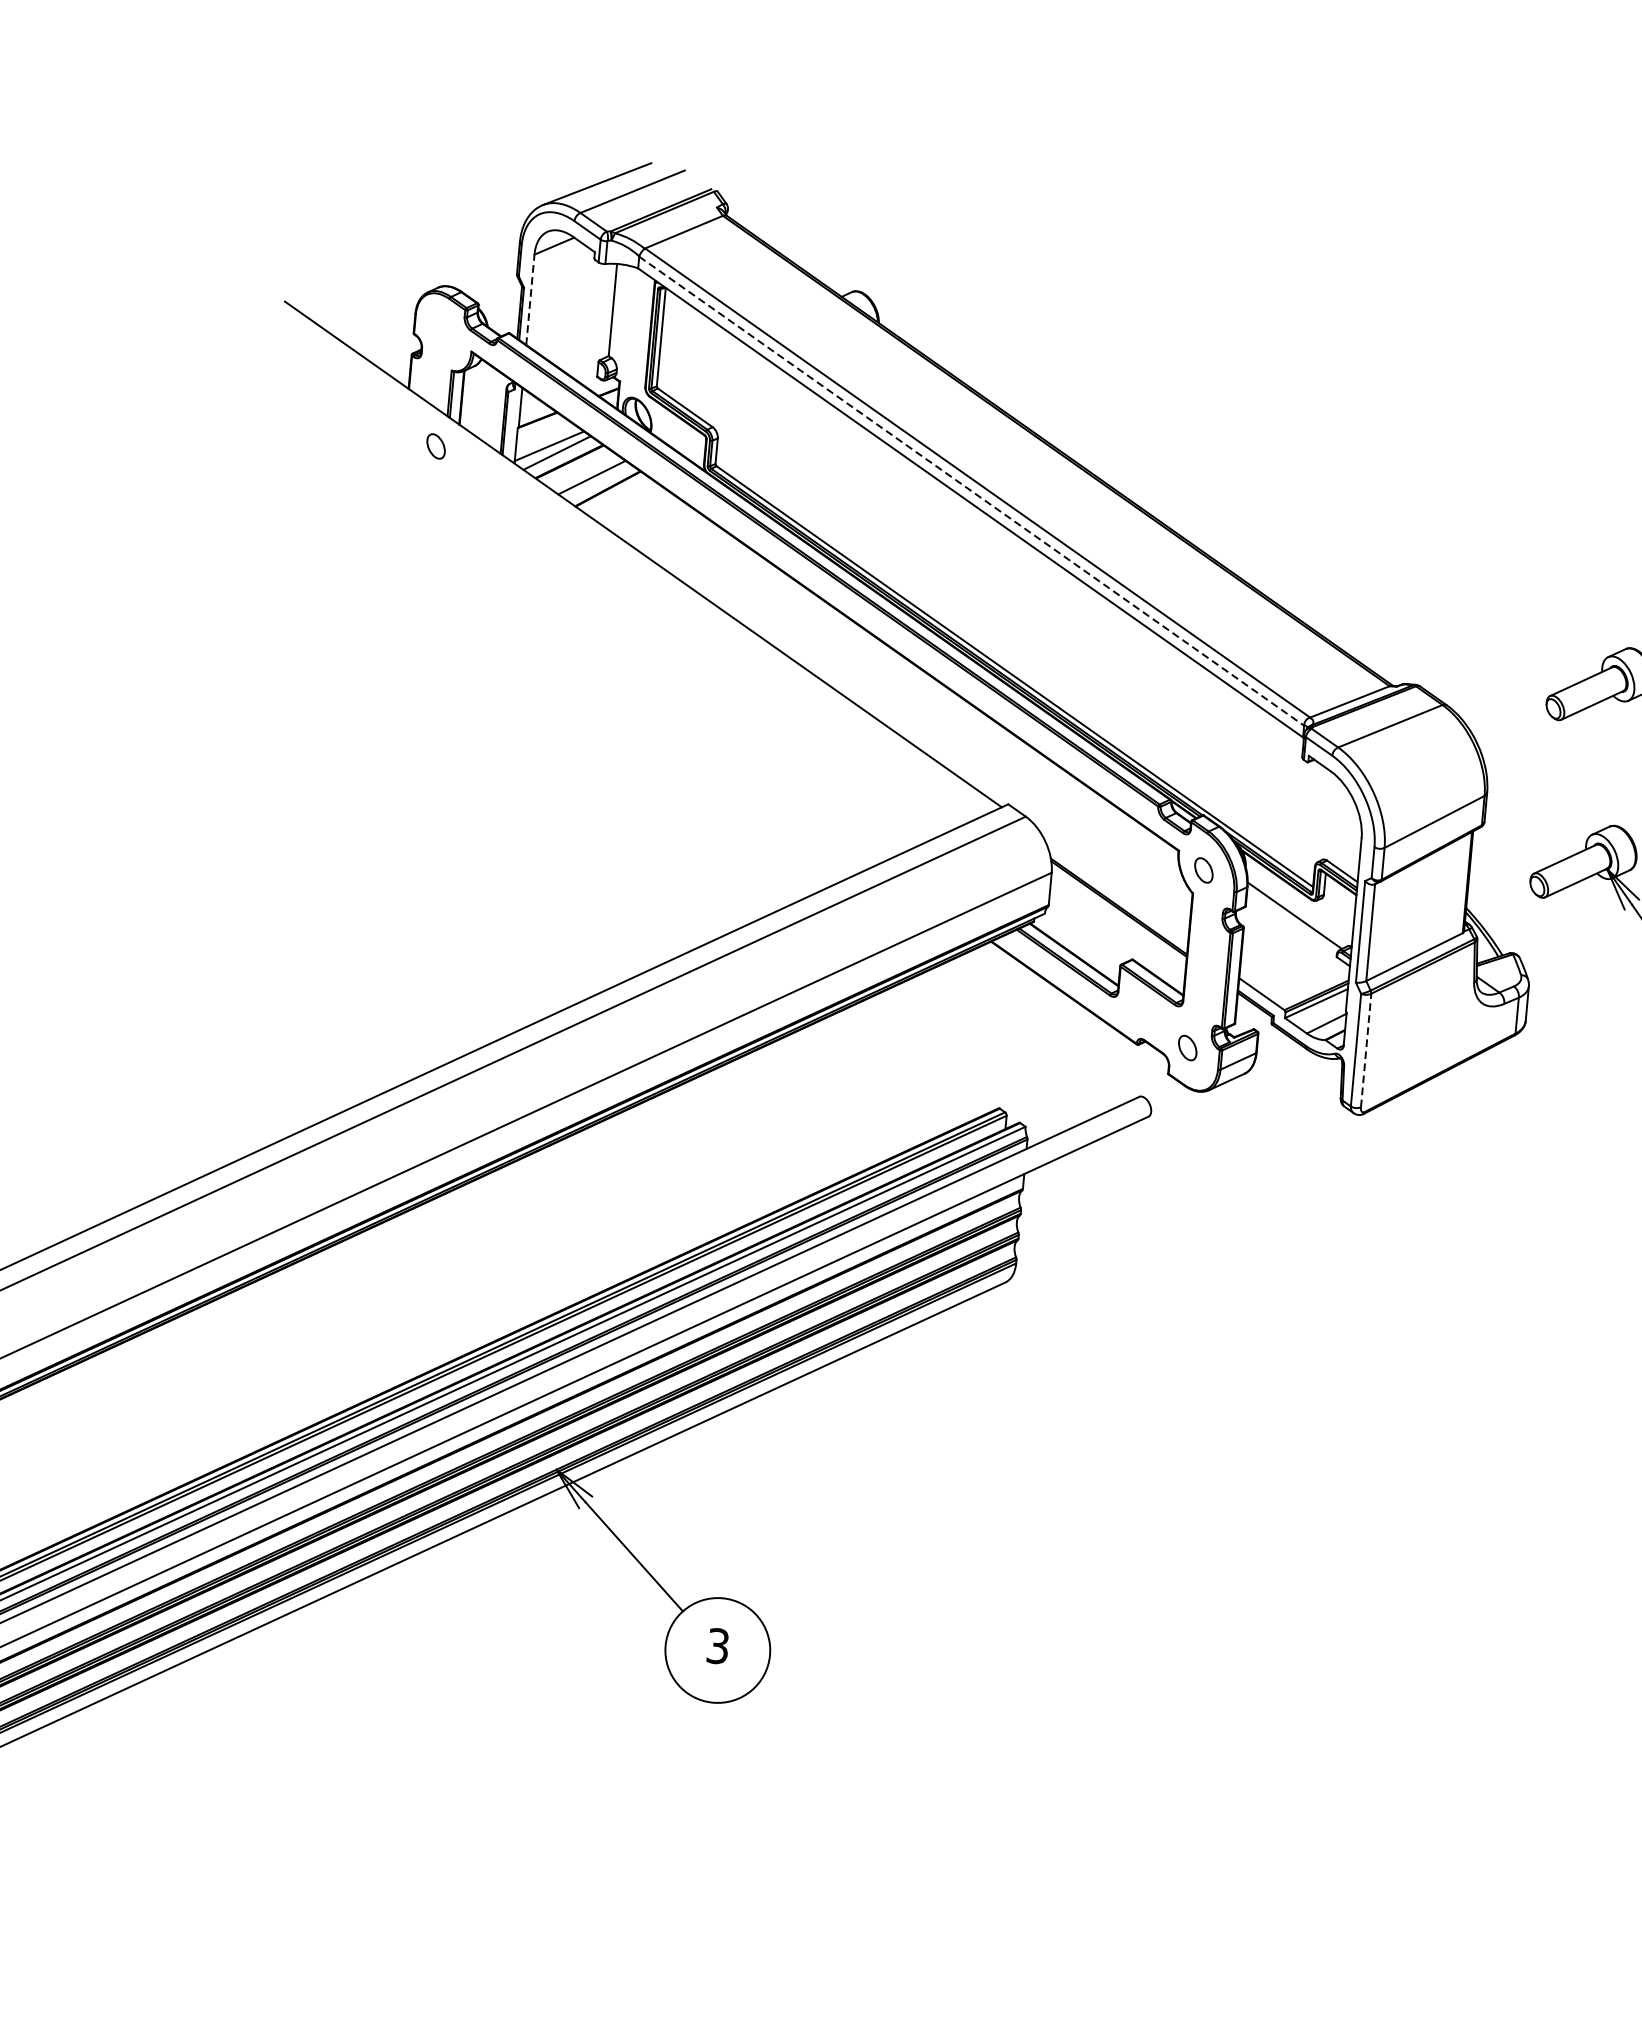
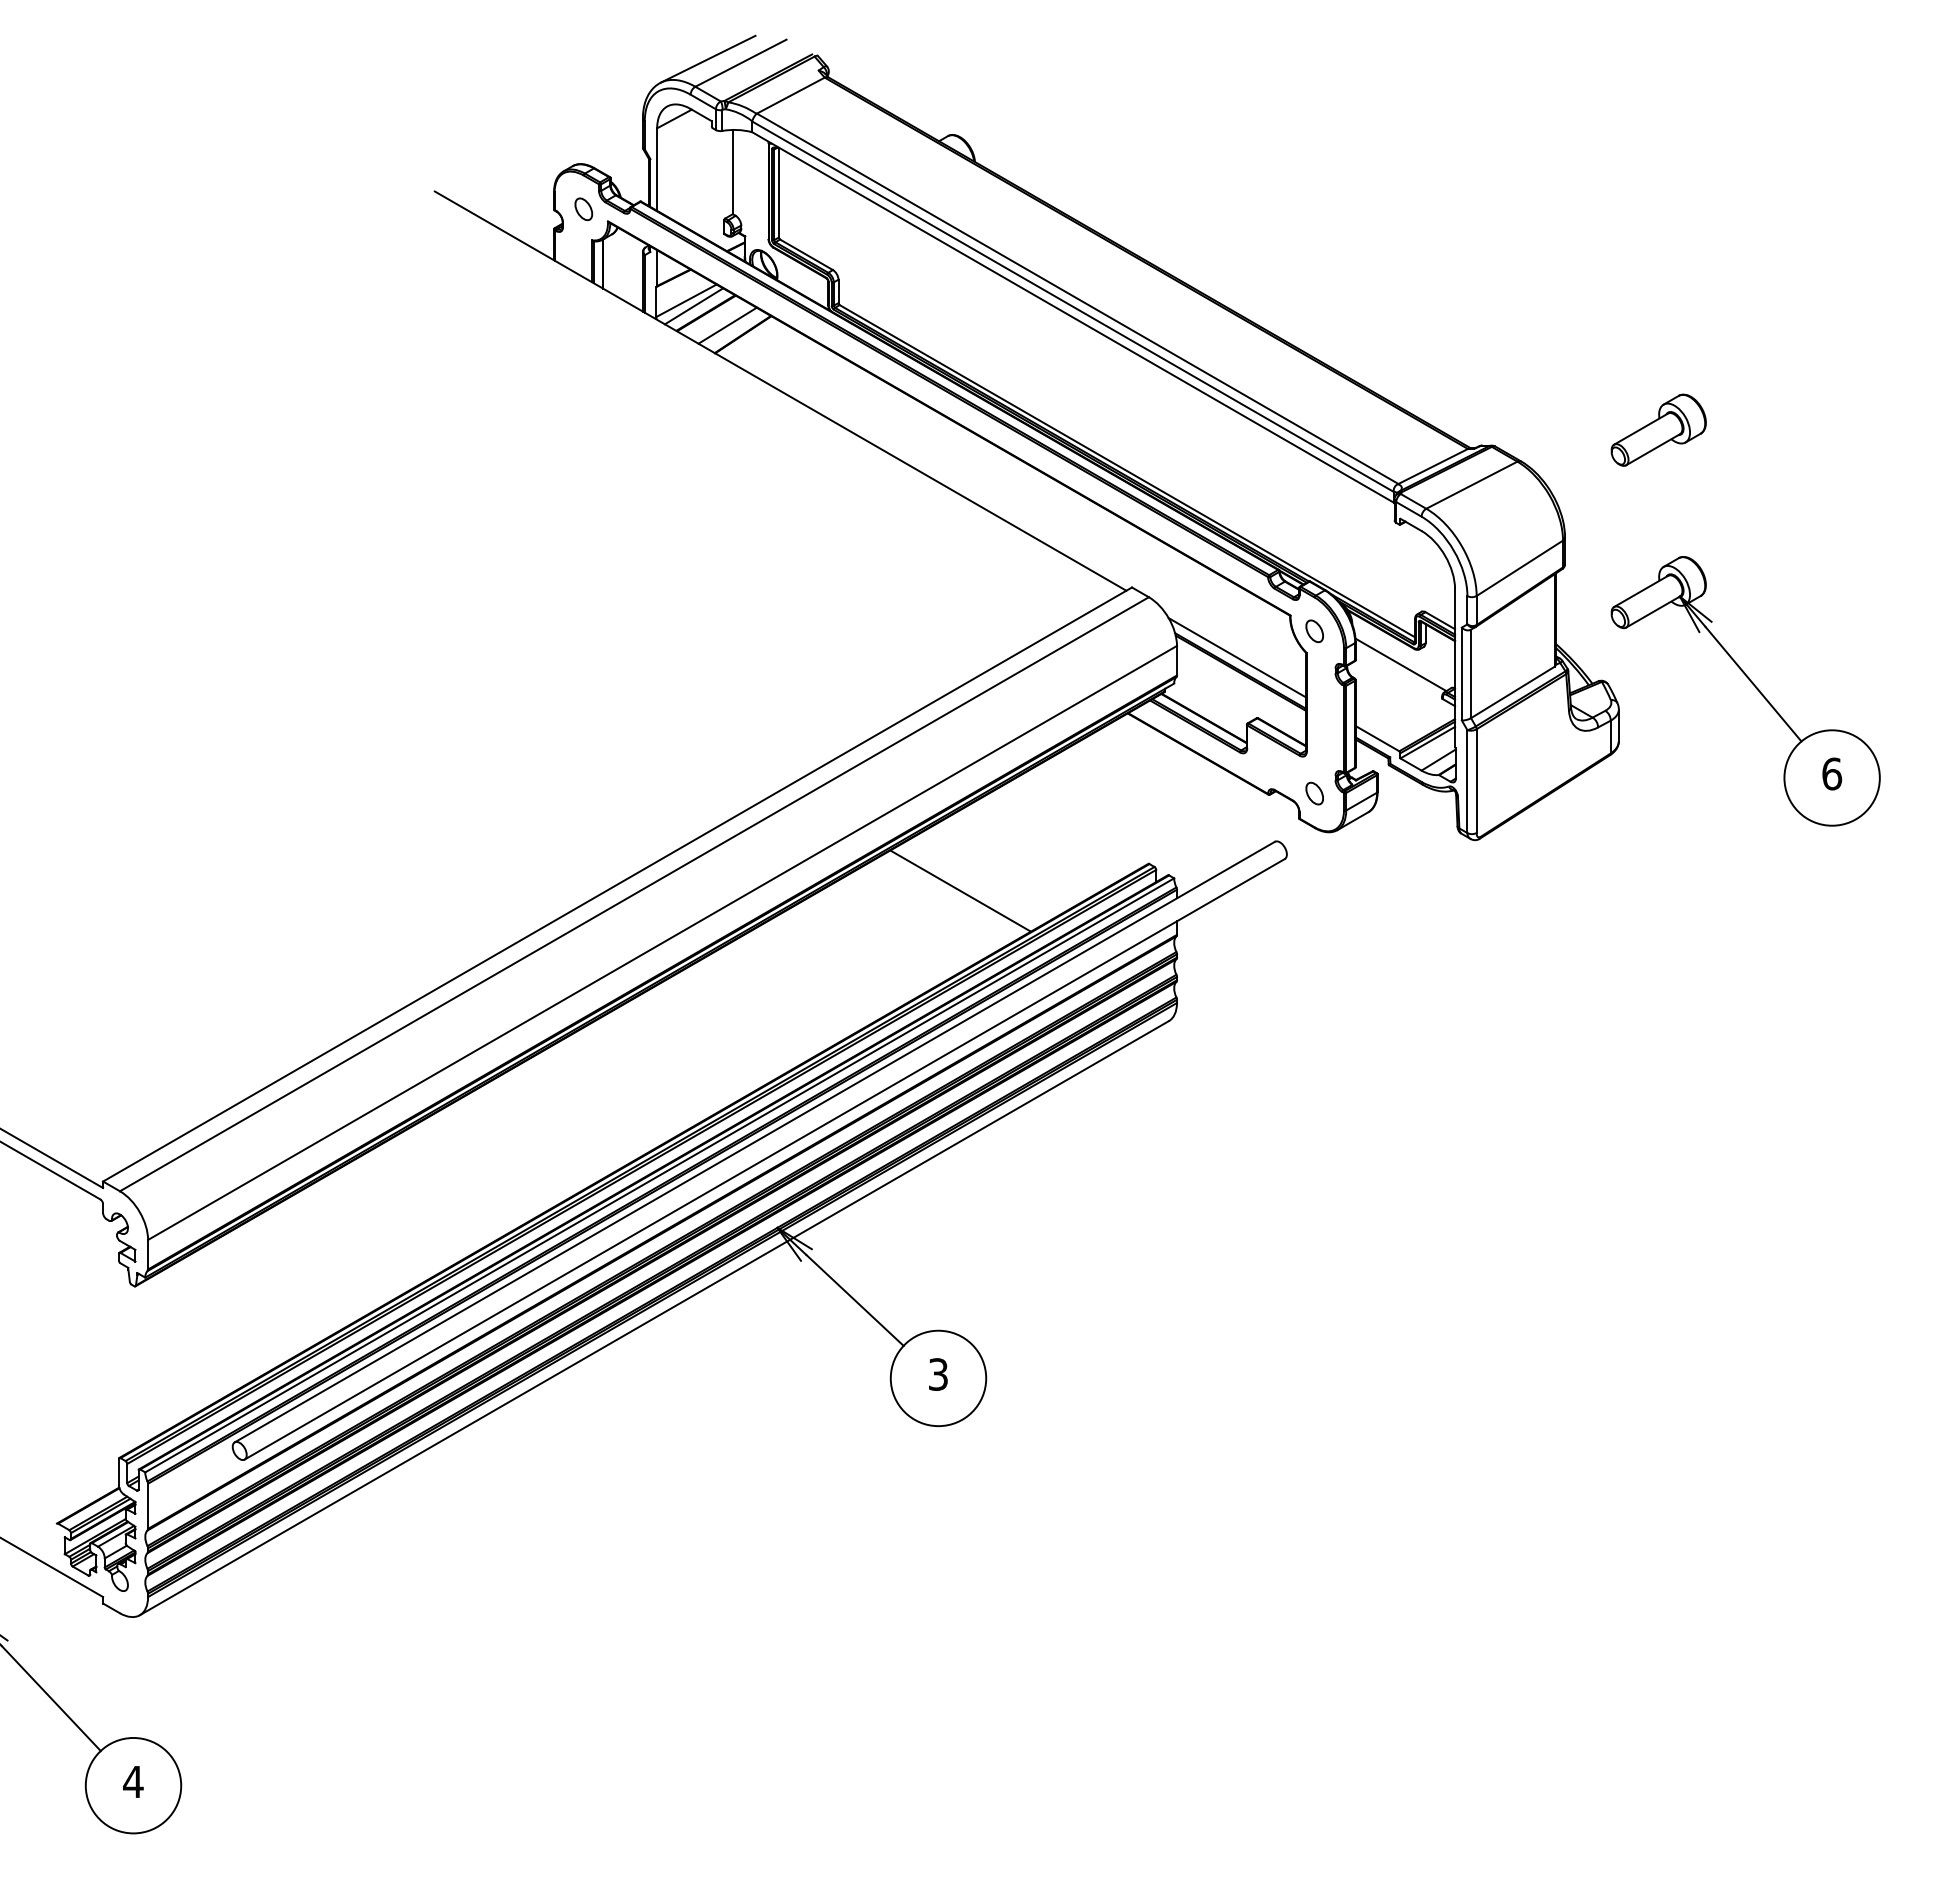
line: (530, 299) -> (657, 169), dashed -> solid
part: (435, 446) -> (583, 209), moved
line: (972, 491) -> (1073, 306), dashed -> solid
line: (1116, 891) -> (1237, 657), added
line: (1365, 1050) -> (1476, 781), dashed -> solid
line: (790, 1118) -> (960, 890), added

